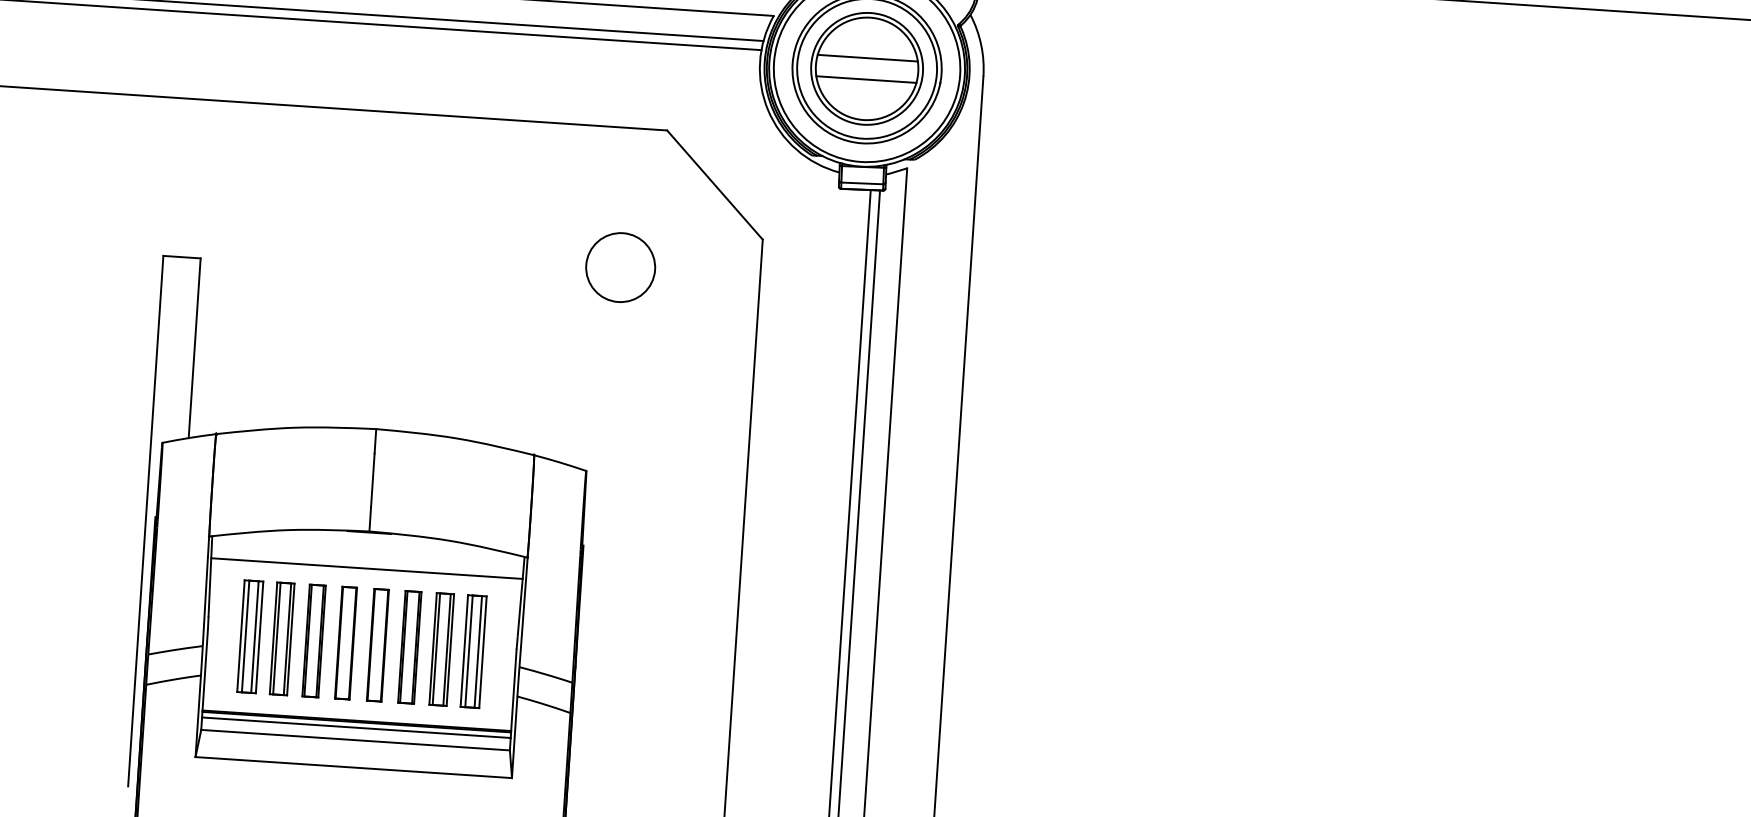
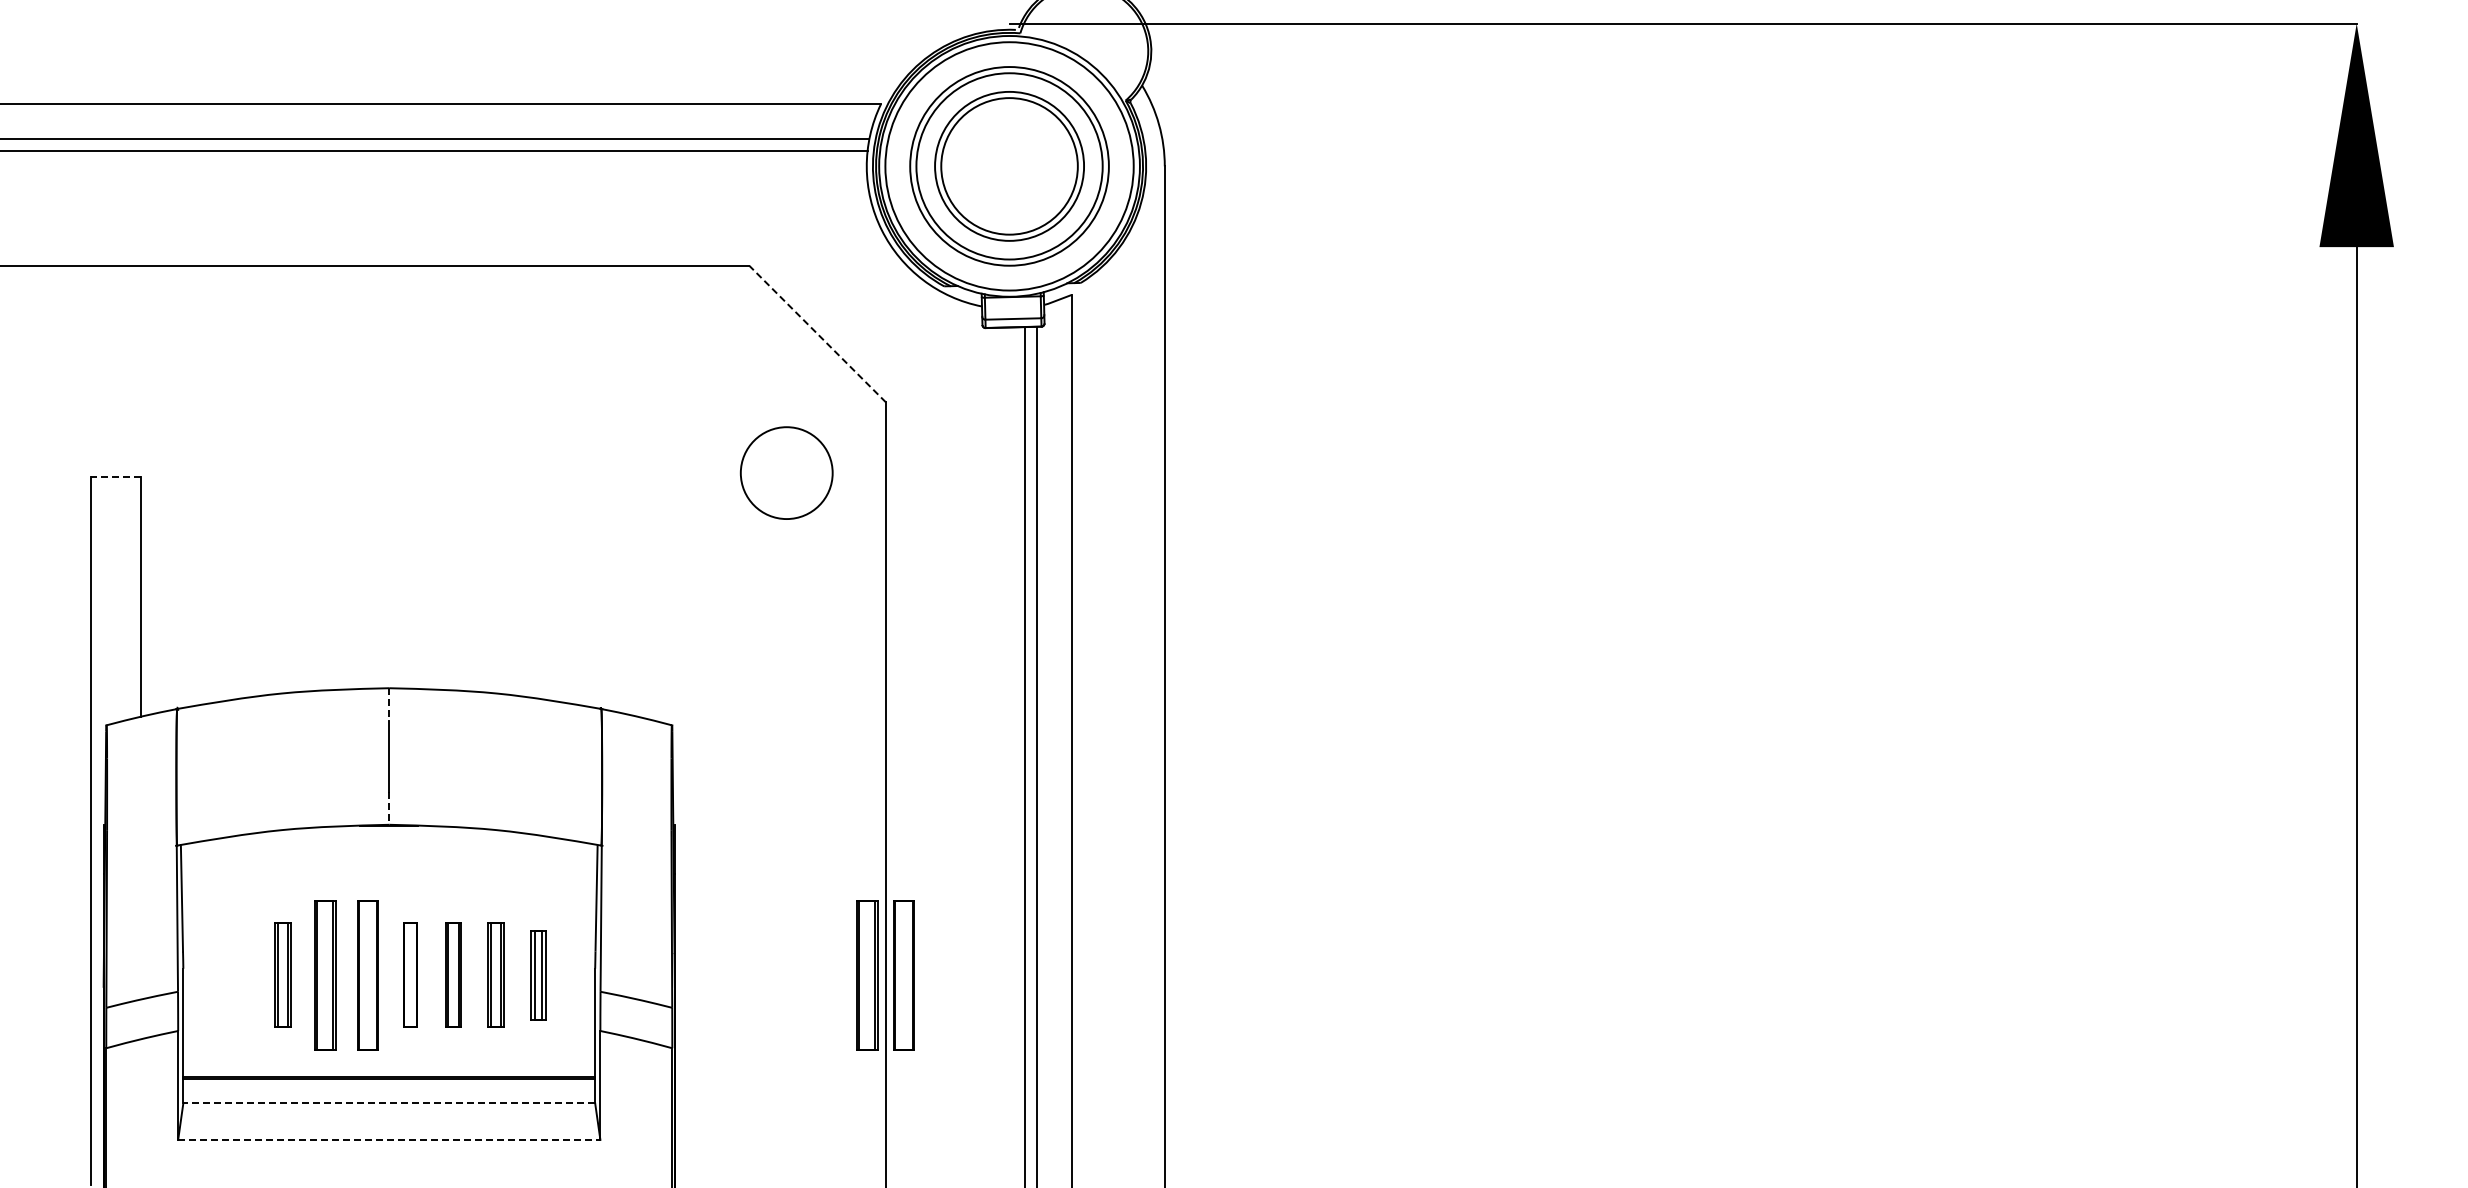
line: (867, 58) -> (1009, 152), removed
line: (866, 79) -> (1009, 180), removed
line: (714, 185) -> (817, 334), solid -> dashed
line: (182, 256) -> (116, 476), solid -> dashed
circle: (620, 267) -> (786, 472), moved
line: (375, 441) -> (389, 704), solid -> dashed
line: (370, 520) -> (389, 809), solid -> dashed
line: (367, 568) -> (389, 874), removed
part: (250, 636) -> (240, 975), removed
part: (281, 639) -> (282, 975), size x0.7
part: (377, 645) -> (410, 975), size x0.7
part: (410, 647) -> (453, 975), size x0.7
part: (441, 649) -> (495, 975), size x0.7
part: (473, 651) -> (538, 975), size x0.6
part: (720, 668) -> (867, 975), added
part: (747, 670) -> (903, 975), added
line: (356, 727) -> (389, 1086), removed
line: (355, 740) -> (389, 1103), solid -> dashed
line: (353, 767) -> (389, 1139), solid -> dashed

